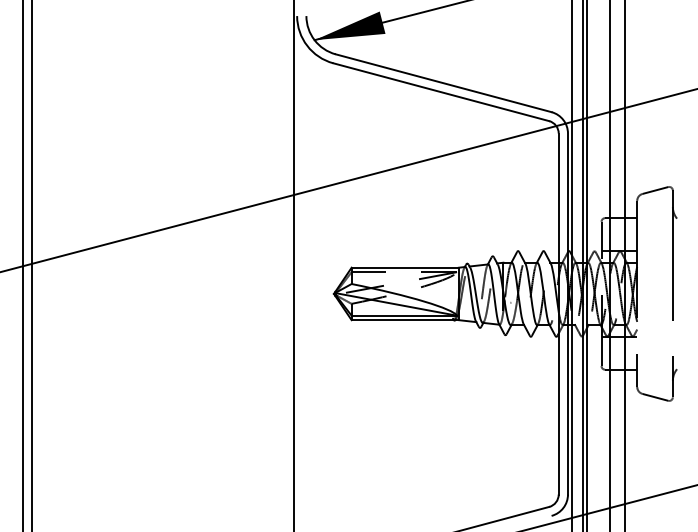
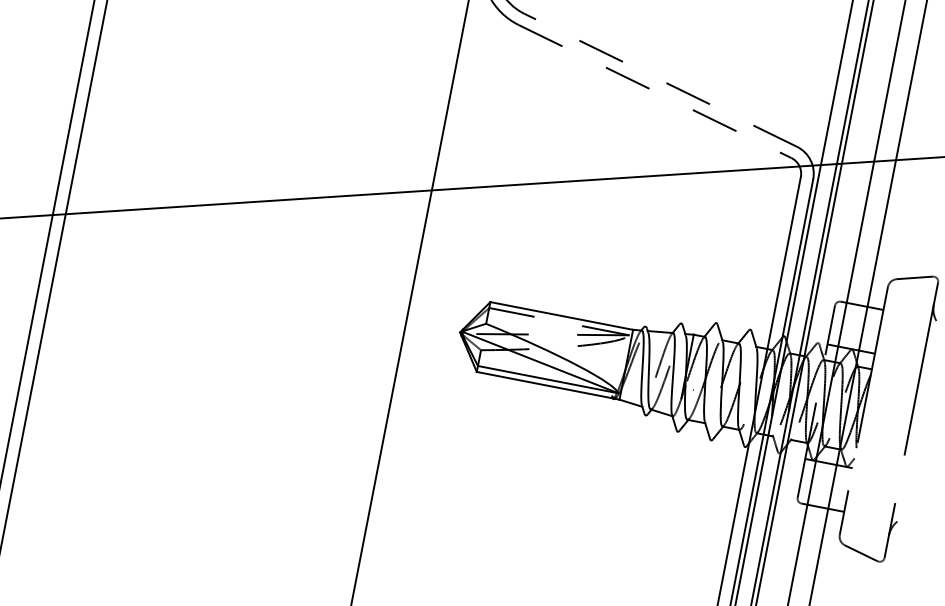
line: (443, 83) -> (660, 80), solid -> dashed
line: (441, 92) -> (655, 92), solid -> dashed

